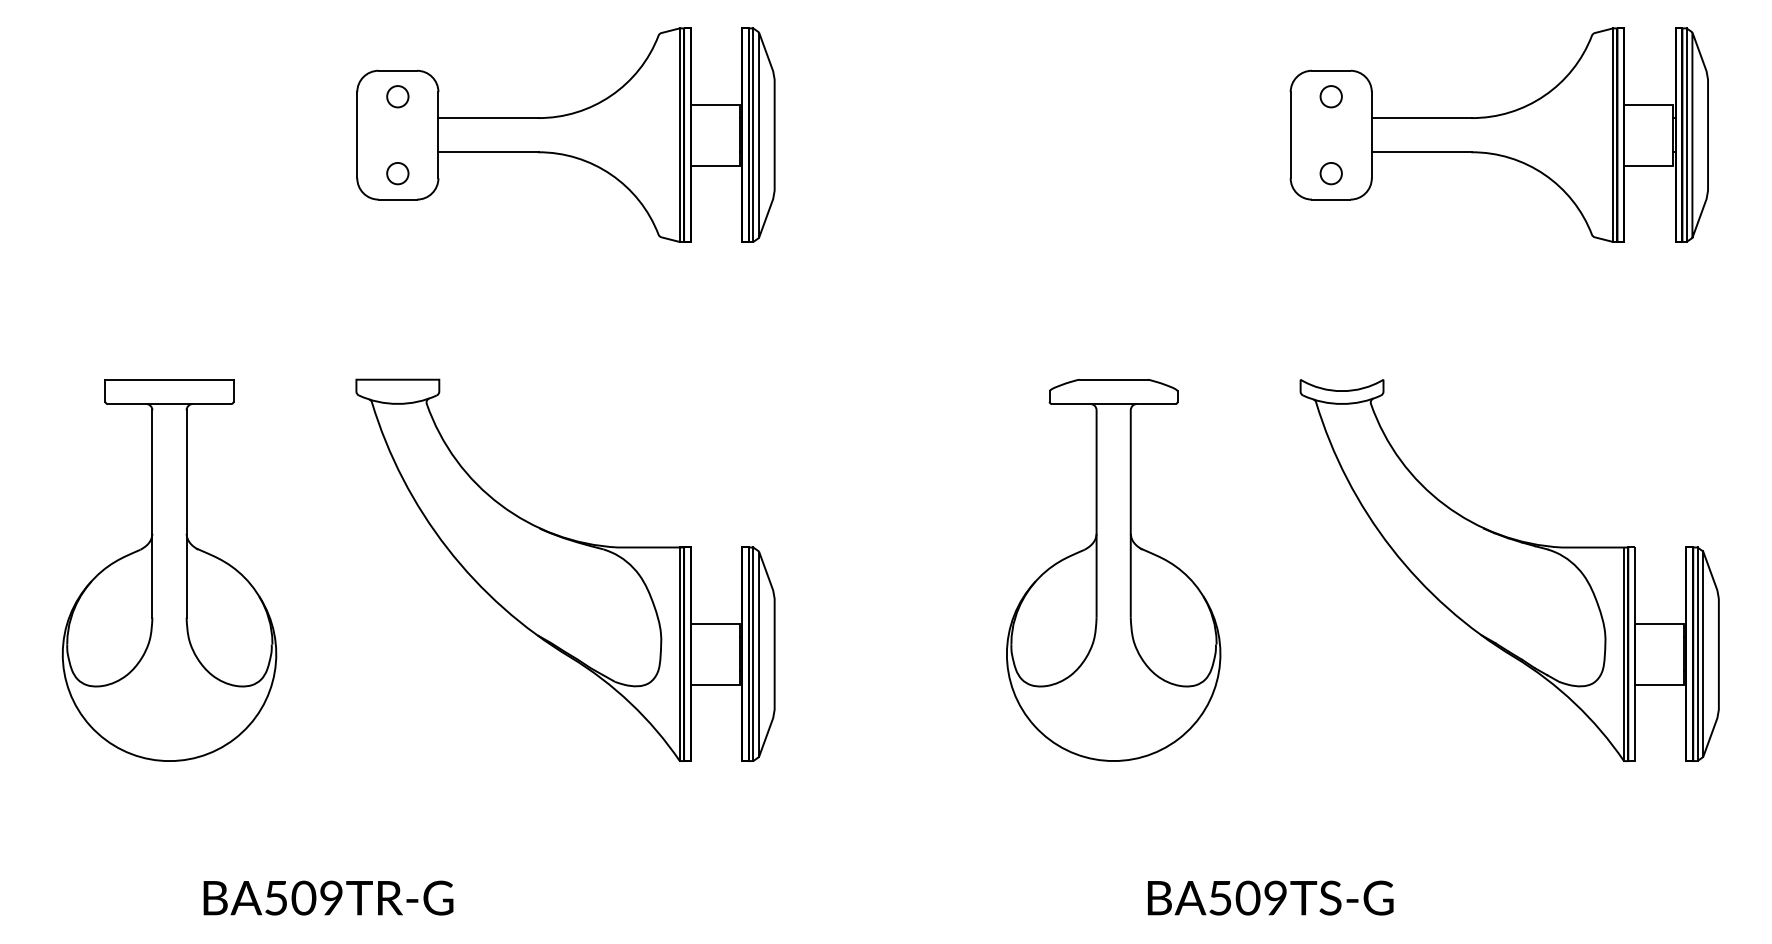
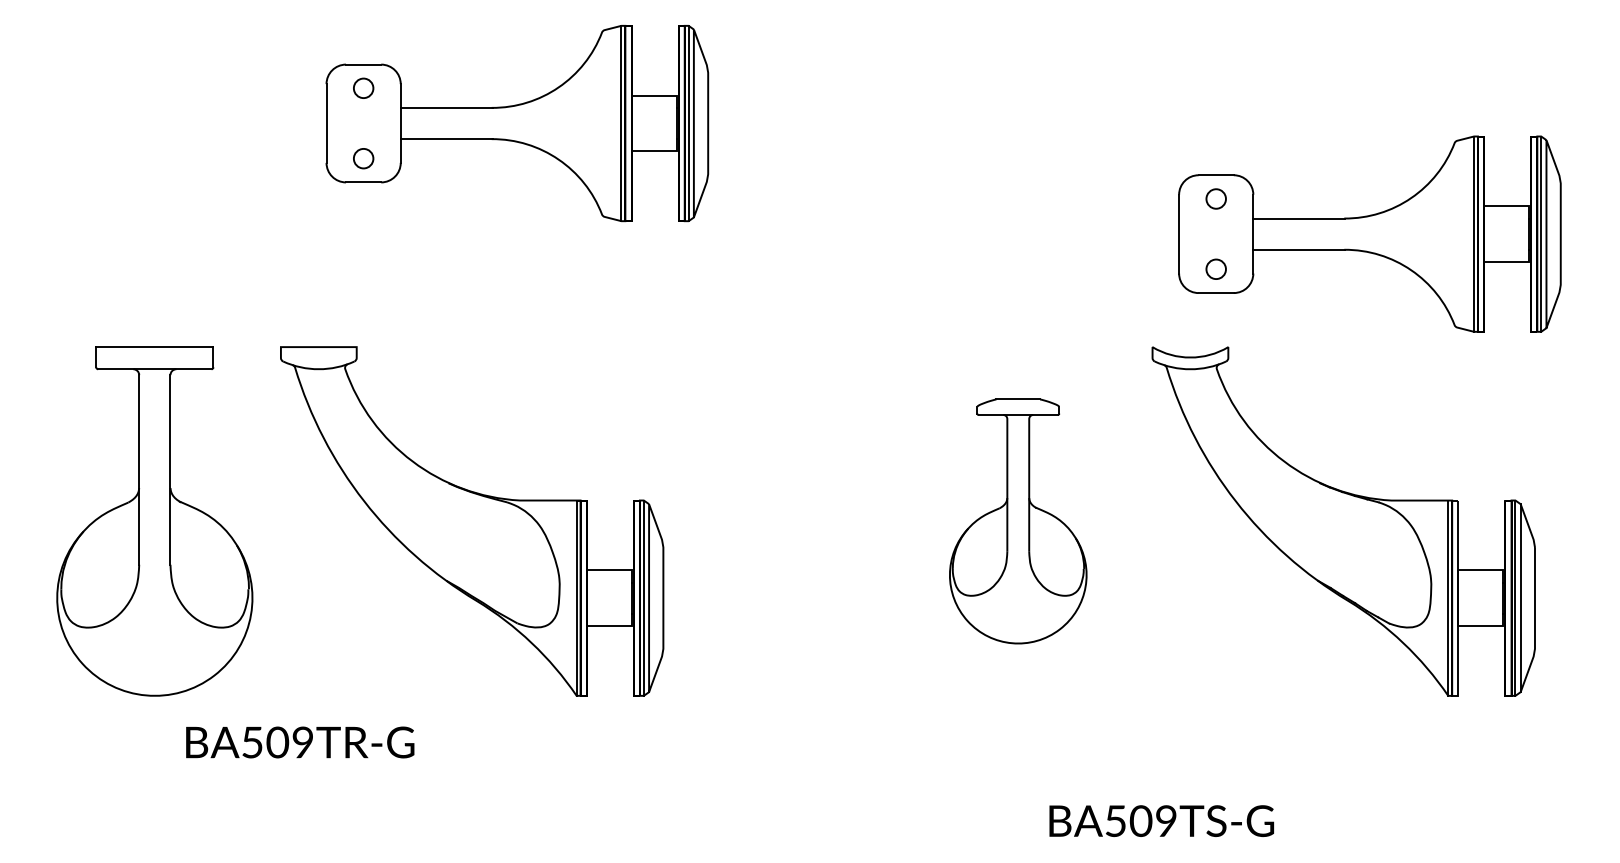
part: (1498, 134) -> (1369, 233), moved
part: (565, 569) -> (472, 520), moved
part: (1113, 570) -> (1018, 521), size x0.7
part: (1509, 570) -> (1343, 521), moved
text: (328, 897) -> (300, 741), moved

